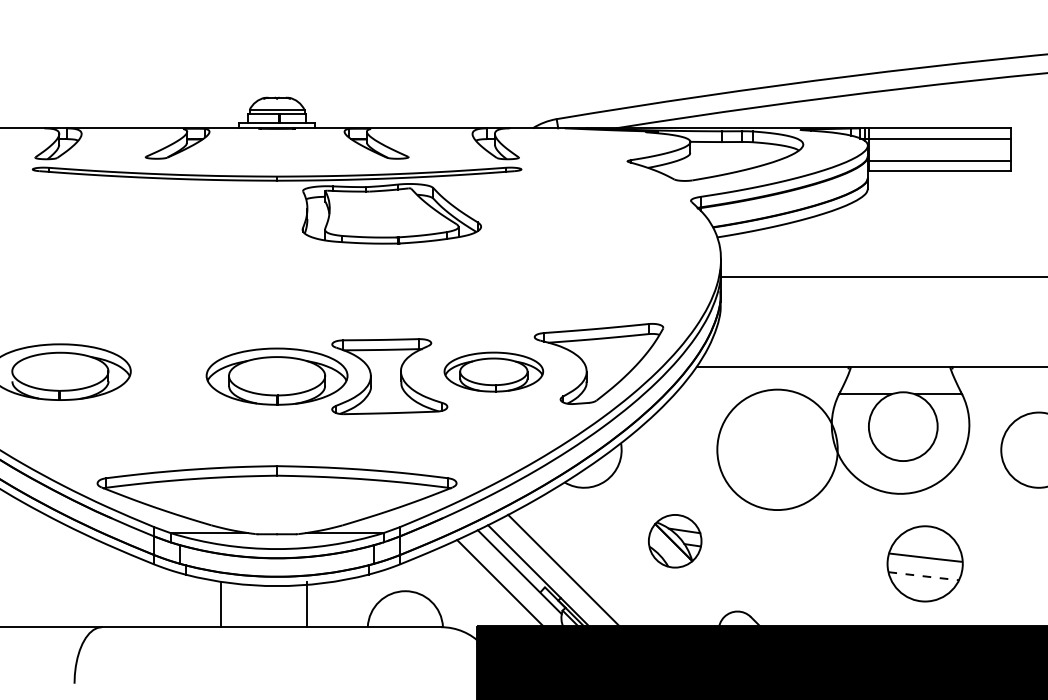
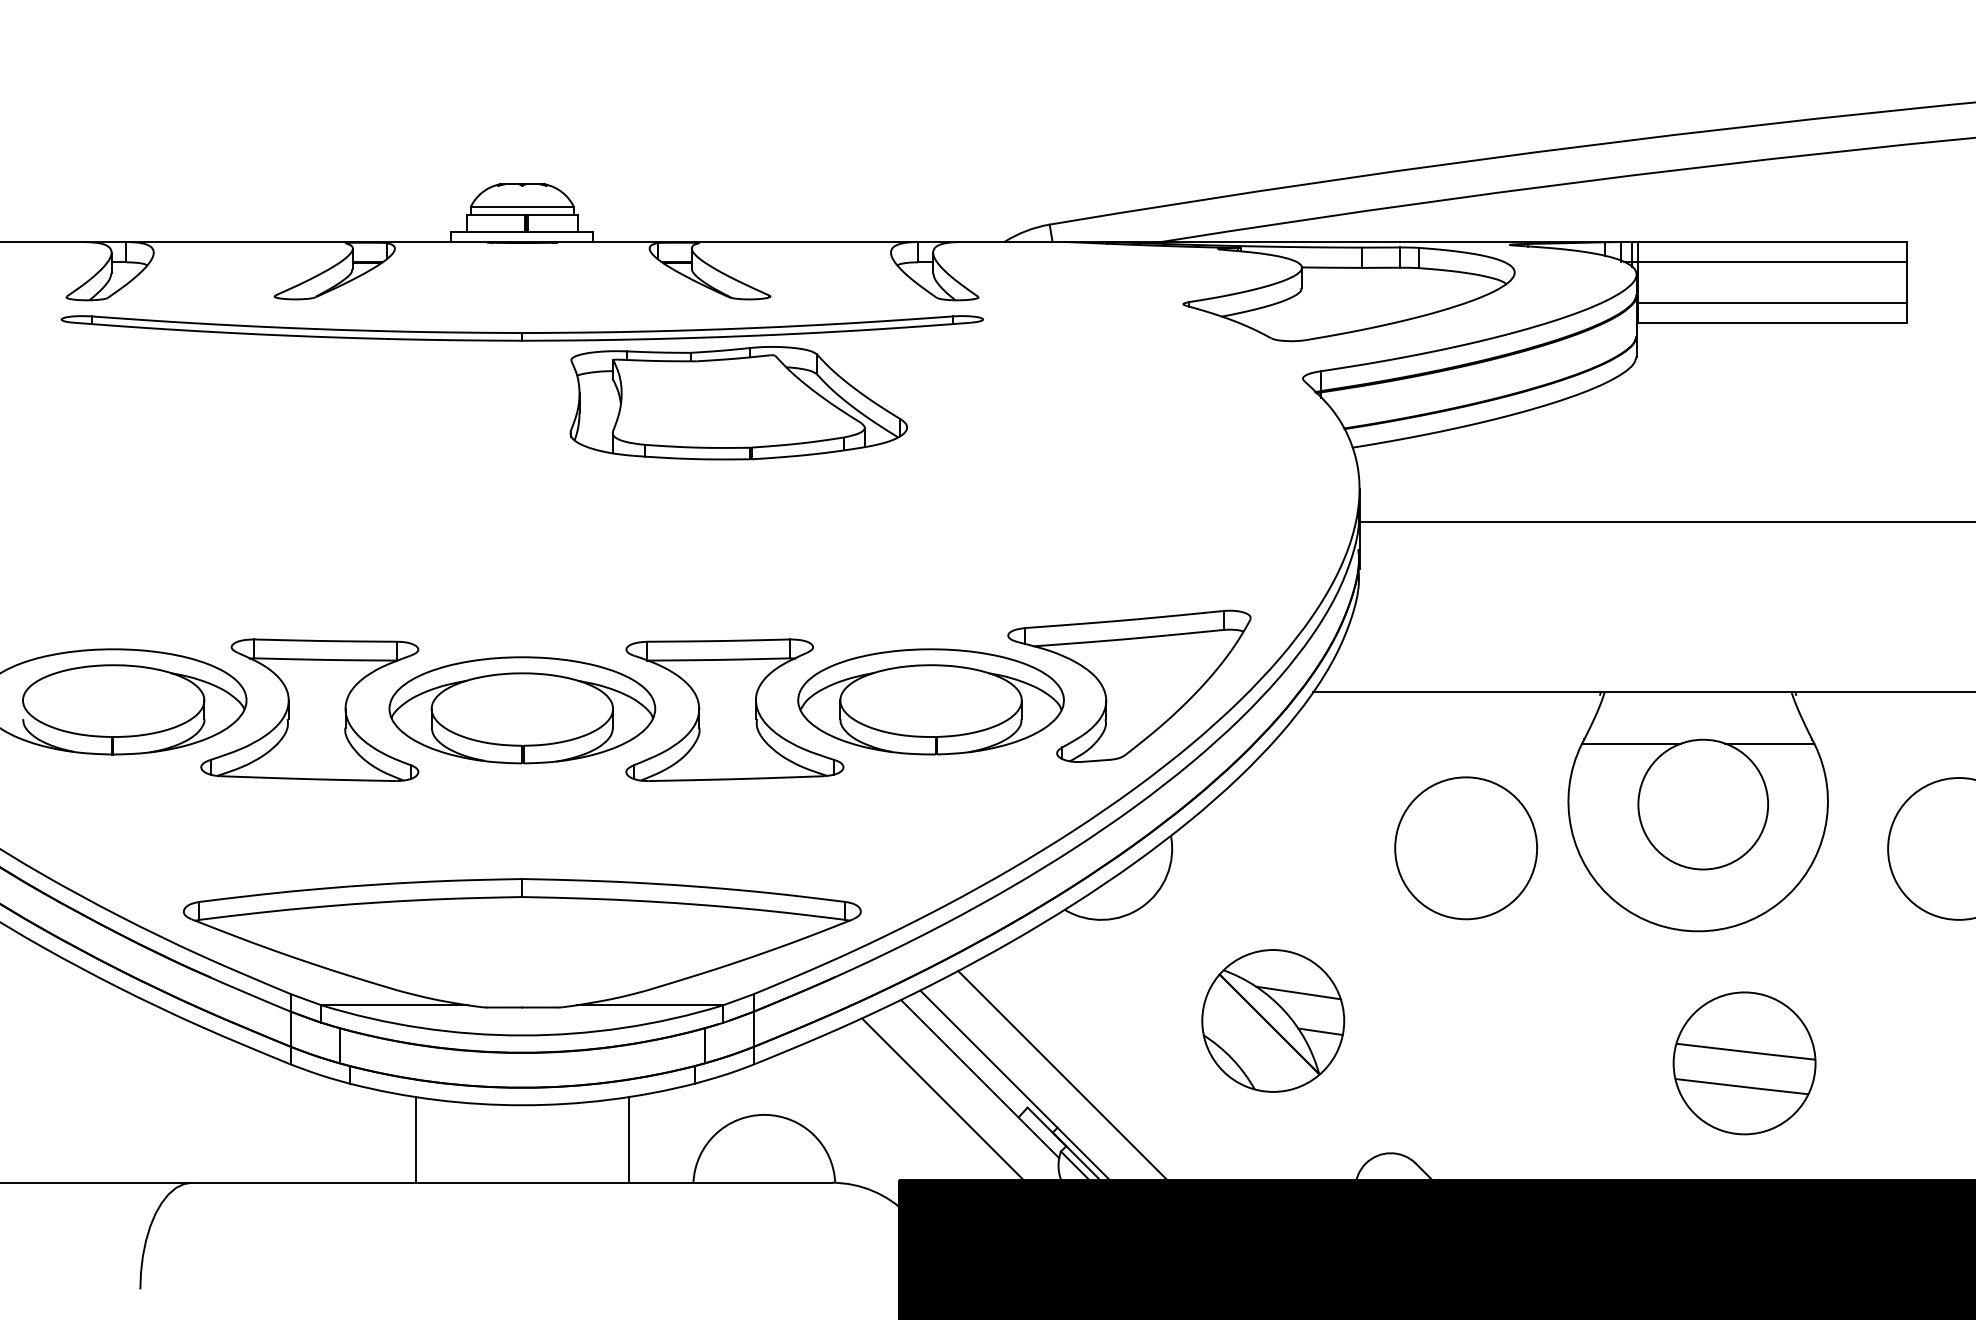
part: (493, 371) -> (930, 700), size x1.43
part: (164, 376) -> (310, 709), added
circle: (777, 449) -> (1466, 847), size x0.62
part: (674, 540) -> (1271, 1019), size x1.43
line: (925, 576) -> (1745, 1087), dashed -> solid
line: (306, 604) -> (628, 1139), moved

